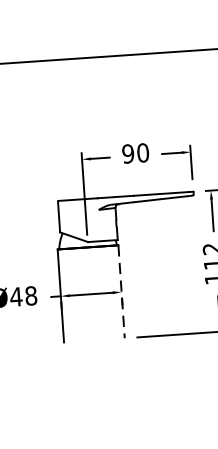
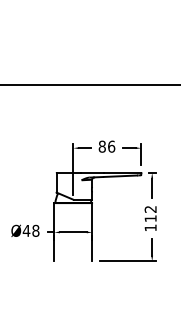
text: (134, 153) -> (106, 146), 90 -> 86
line: (121, 292) -> (92, 232), dashed -> solid

